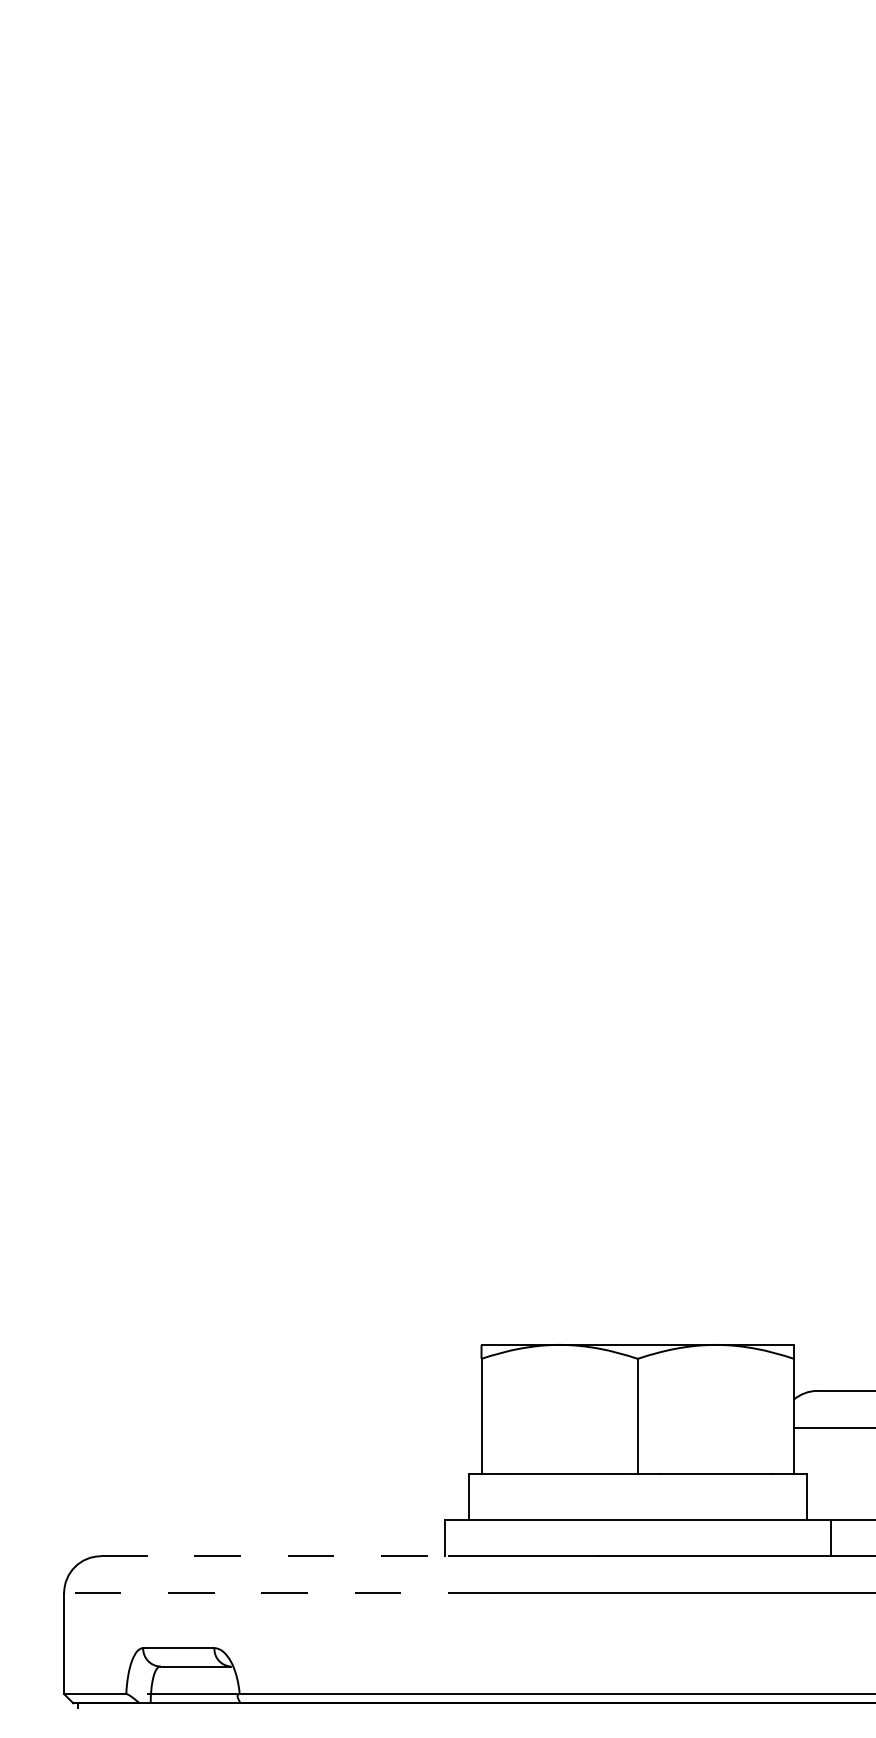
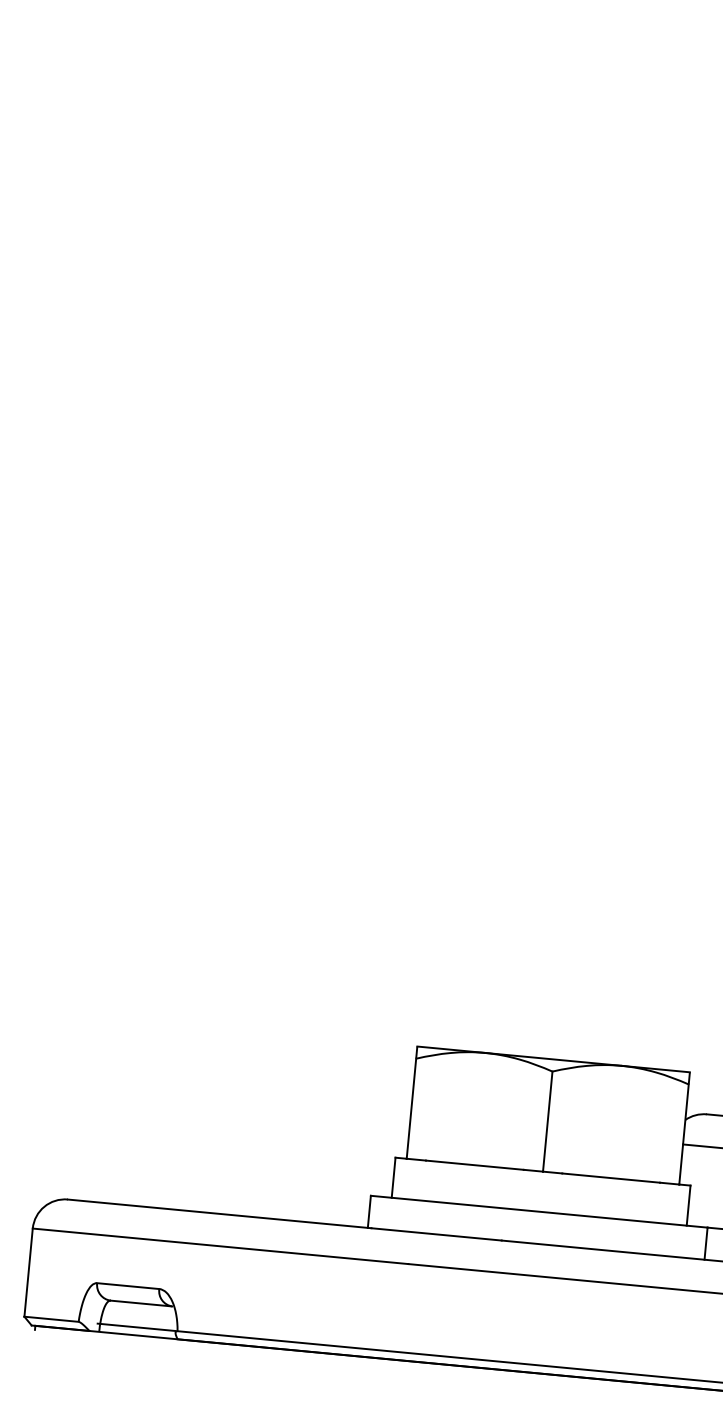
line: (274, 1556) -> (219, 1214), dashed -> solid
line: (278, 1593) -> (219, 1246), dashed -> solid

